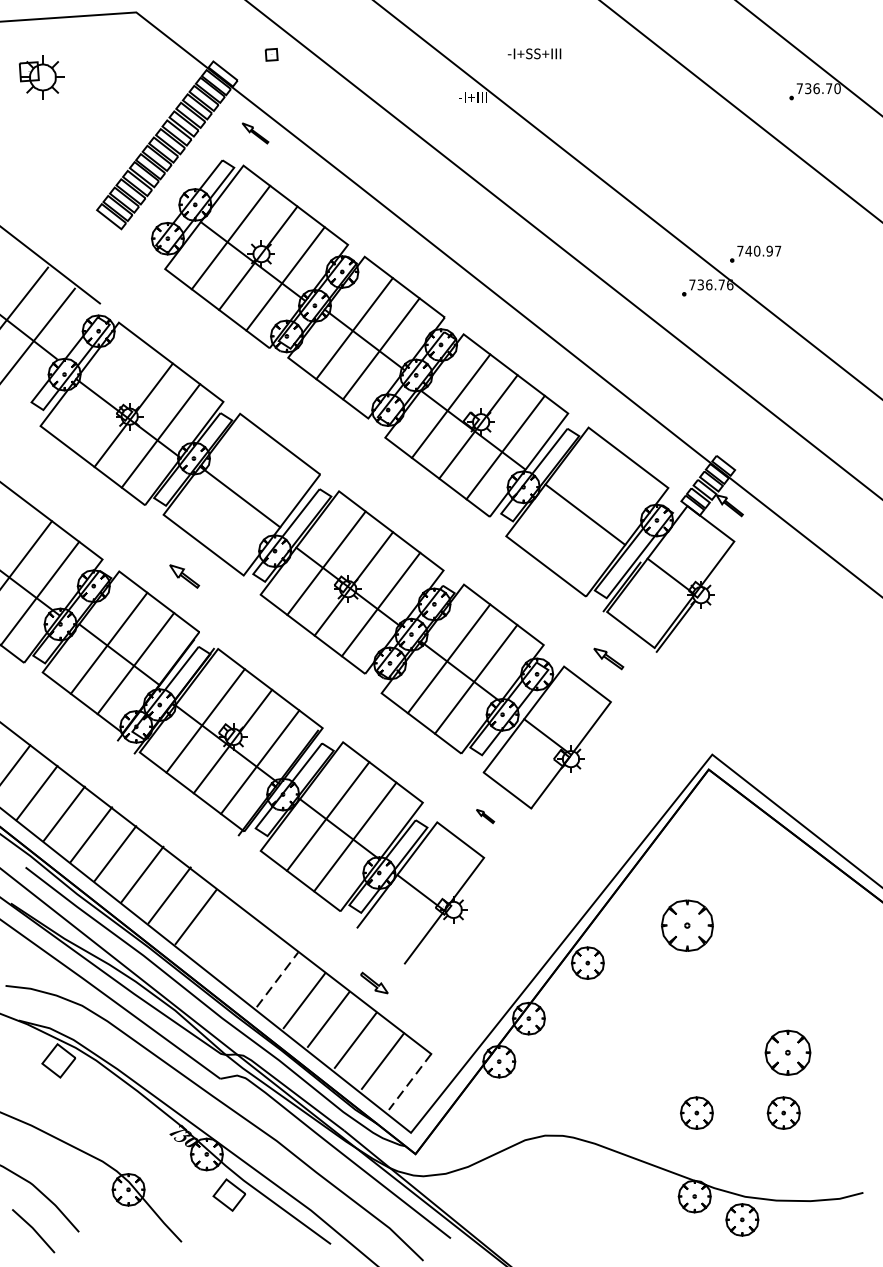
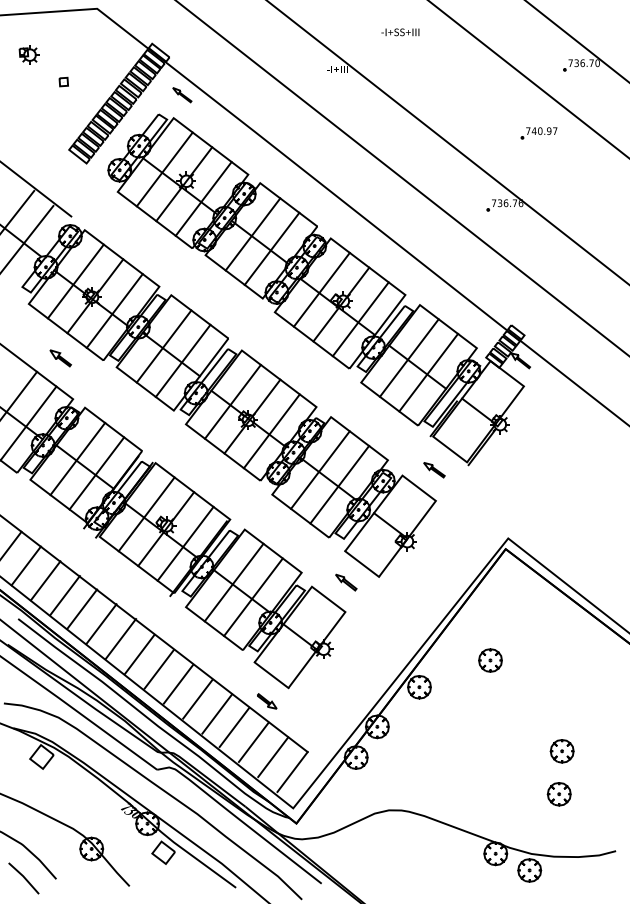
part: (271, 54) -> (63, 81), moved
text: (534, 54) -> (400, 32), moved
part: (40, 76) -> (28, 54), size x0.62
part: (754, 254) -> (538, 133), moved
line: (105, 394) -> (75, 281), added
line: (229, 485) -> (163, 346), added
line: (572, 501) -> (408, 357), added
line: (255, 505) -> (182, 360), added
line: (600, 522) -> (428, 372), added
part: (184, 576) -> (60, 358), moved
part: (485, 816) -> (346, 582), size x1.67
part: (687, 925) -> (490, 660), size x0.62
line: (222, 938) -> (158, 669), added
line: (380, 946) -> (271, 675), added
line: (250, 957) -> (178, 683), added
line: (278, 978) -> (198, 698), dashed -> solid
part: (786, 1053) -> (561, 751), size x0.71
line: (409, 1082) -> (292, 772), dashed -> solid
part: (695, 1113) -> (496, 794), removed

